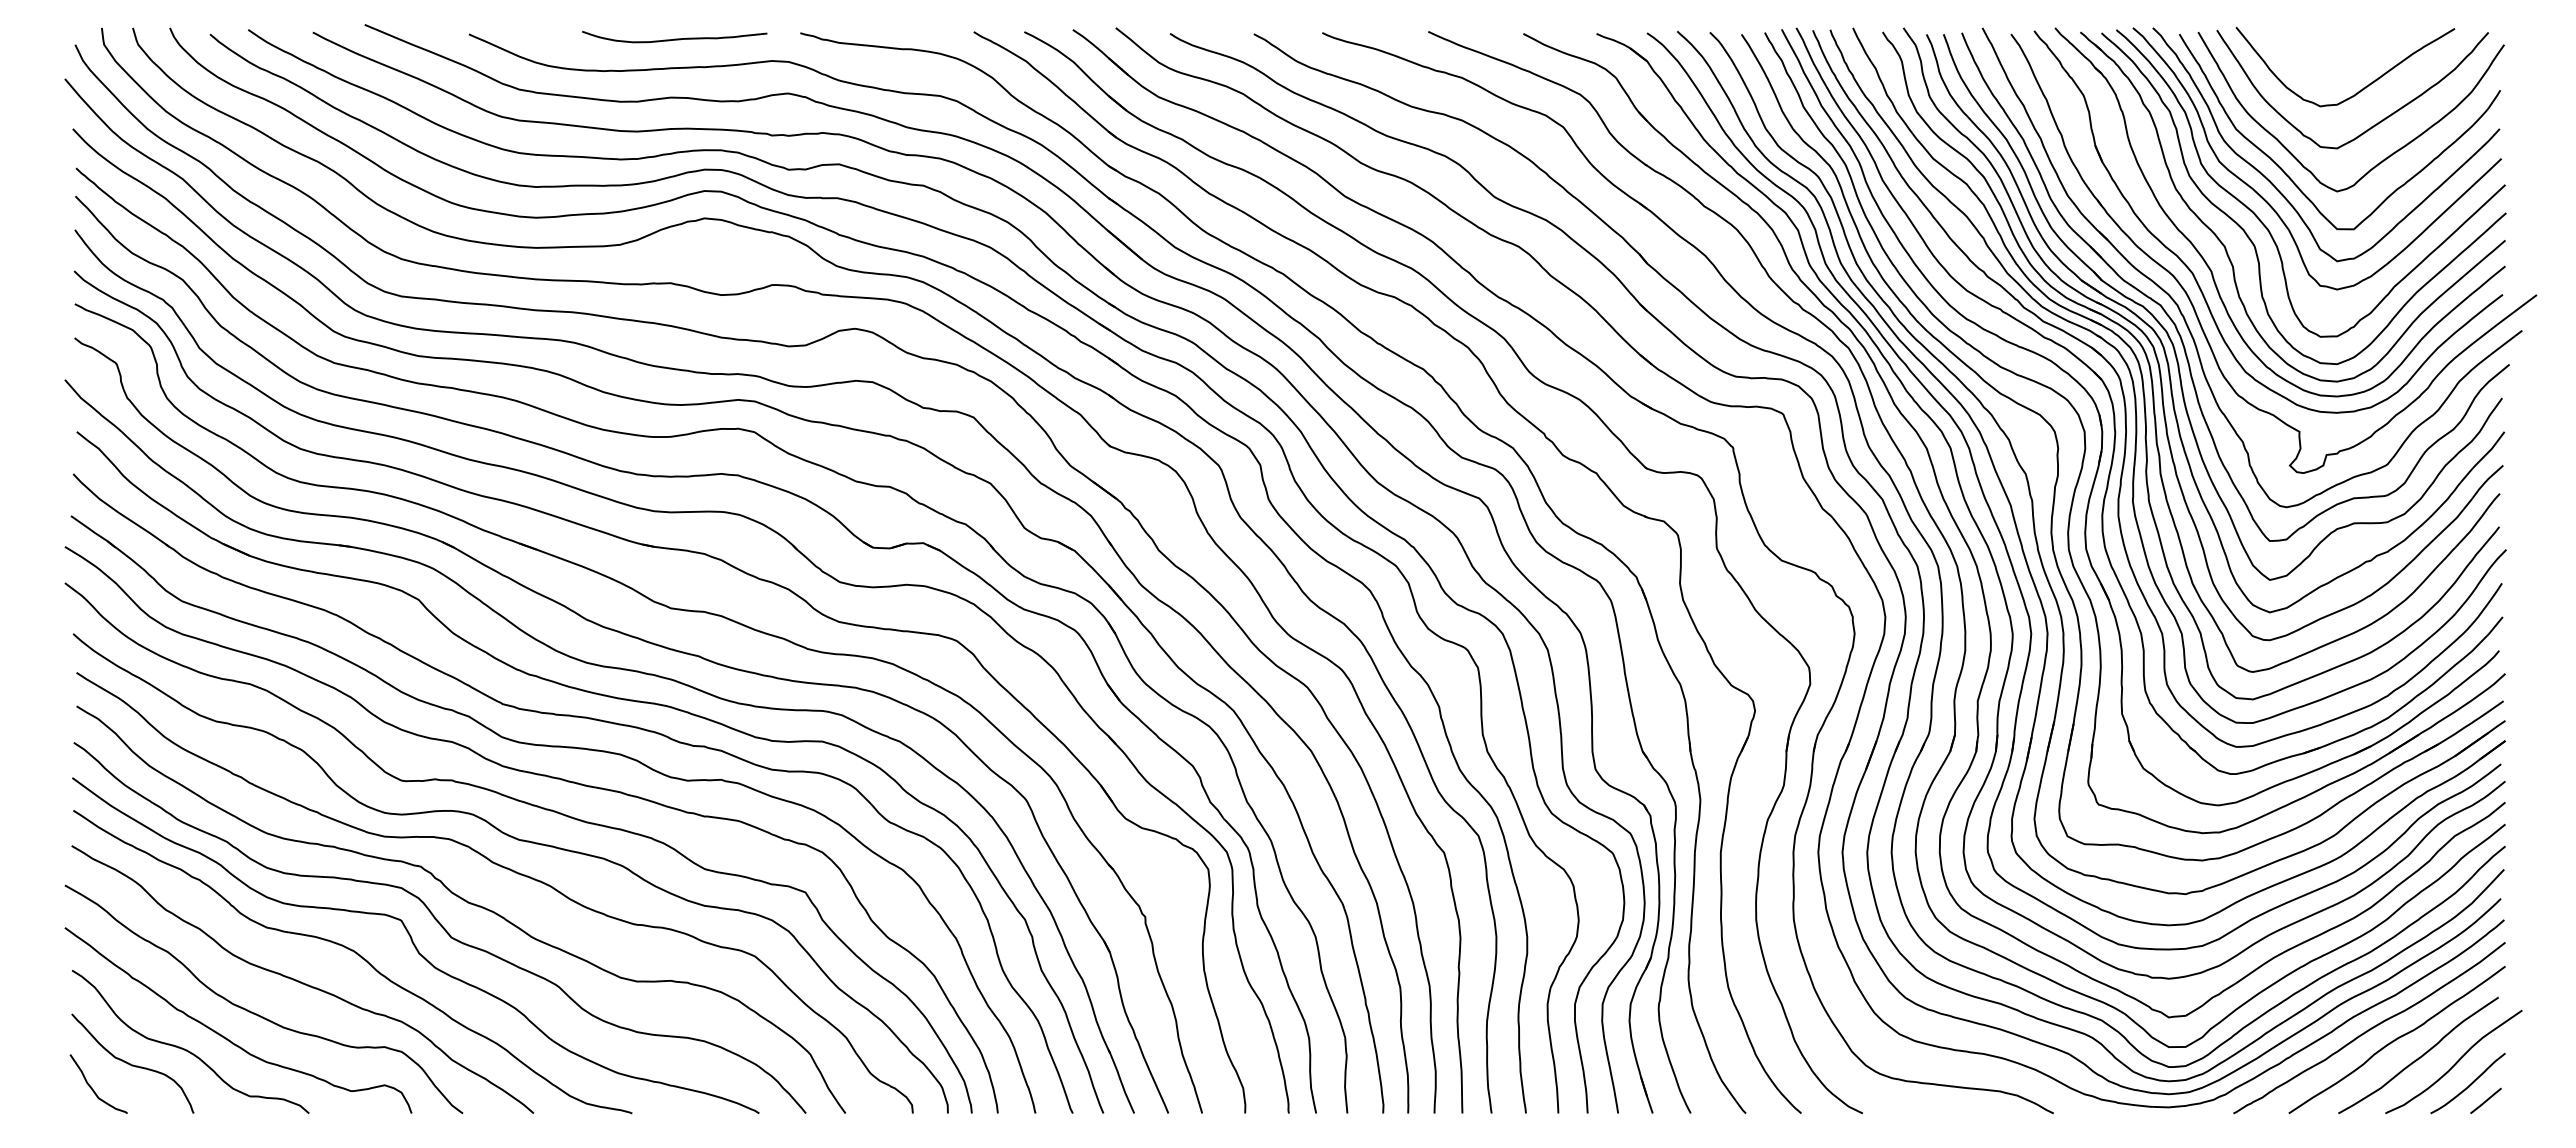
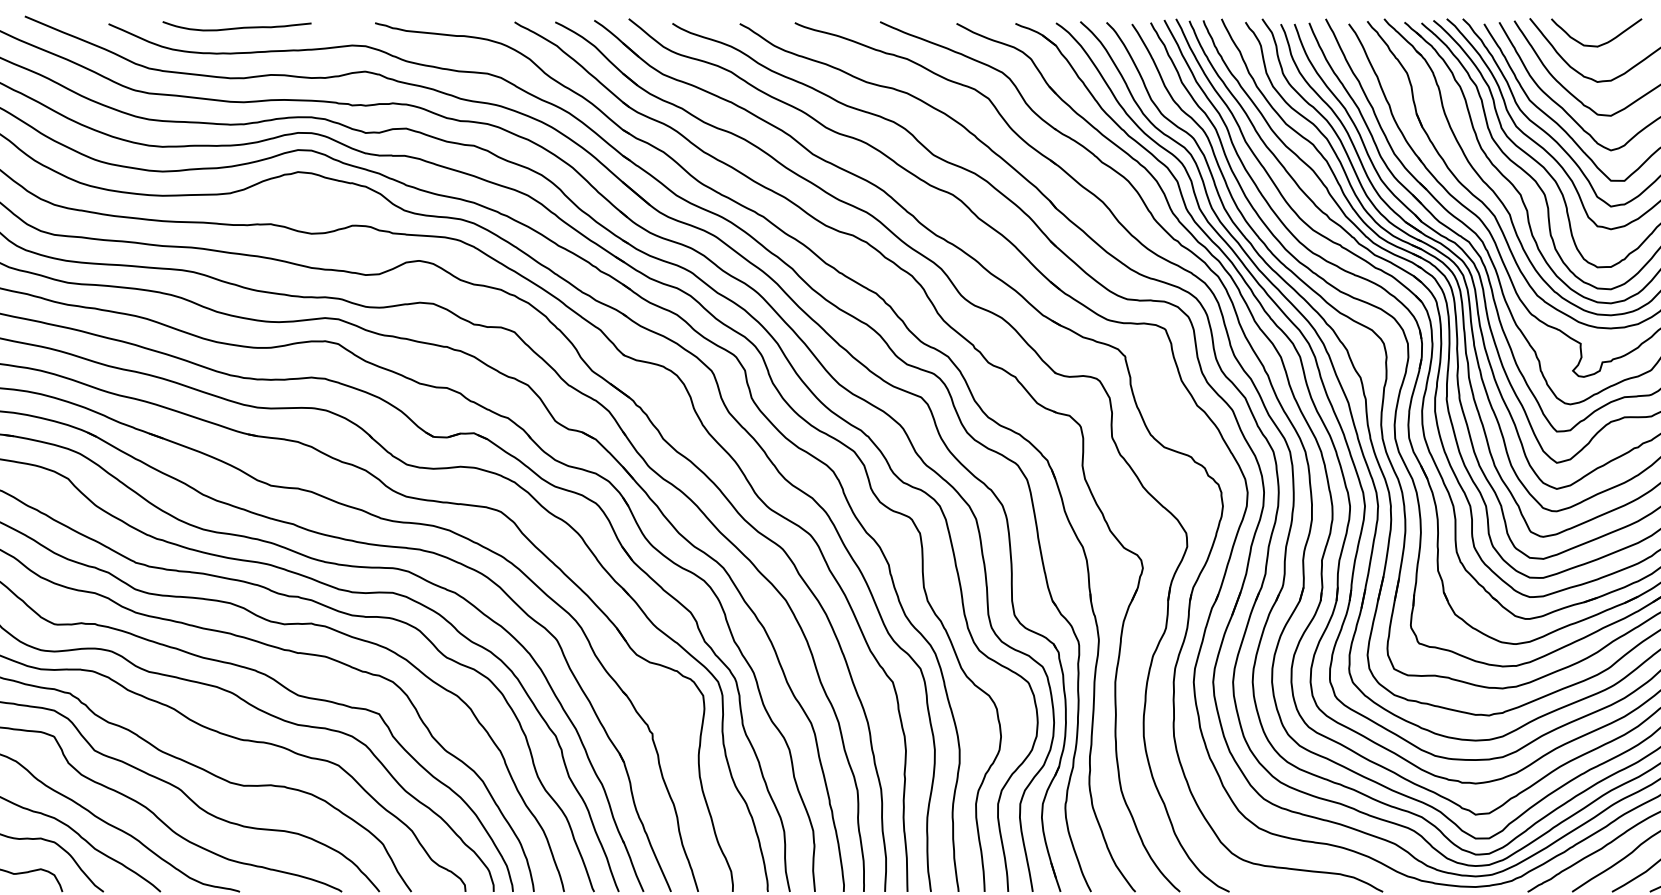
curve: (674, 38) -> (236, 27), moved
curve: (2324, 59) -> (1600, 44), added

